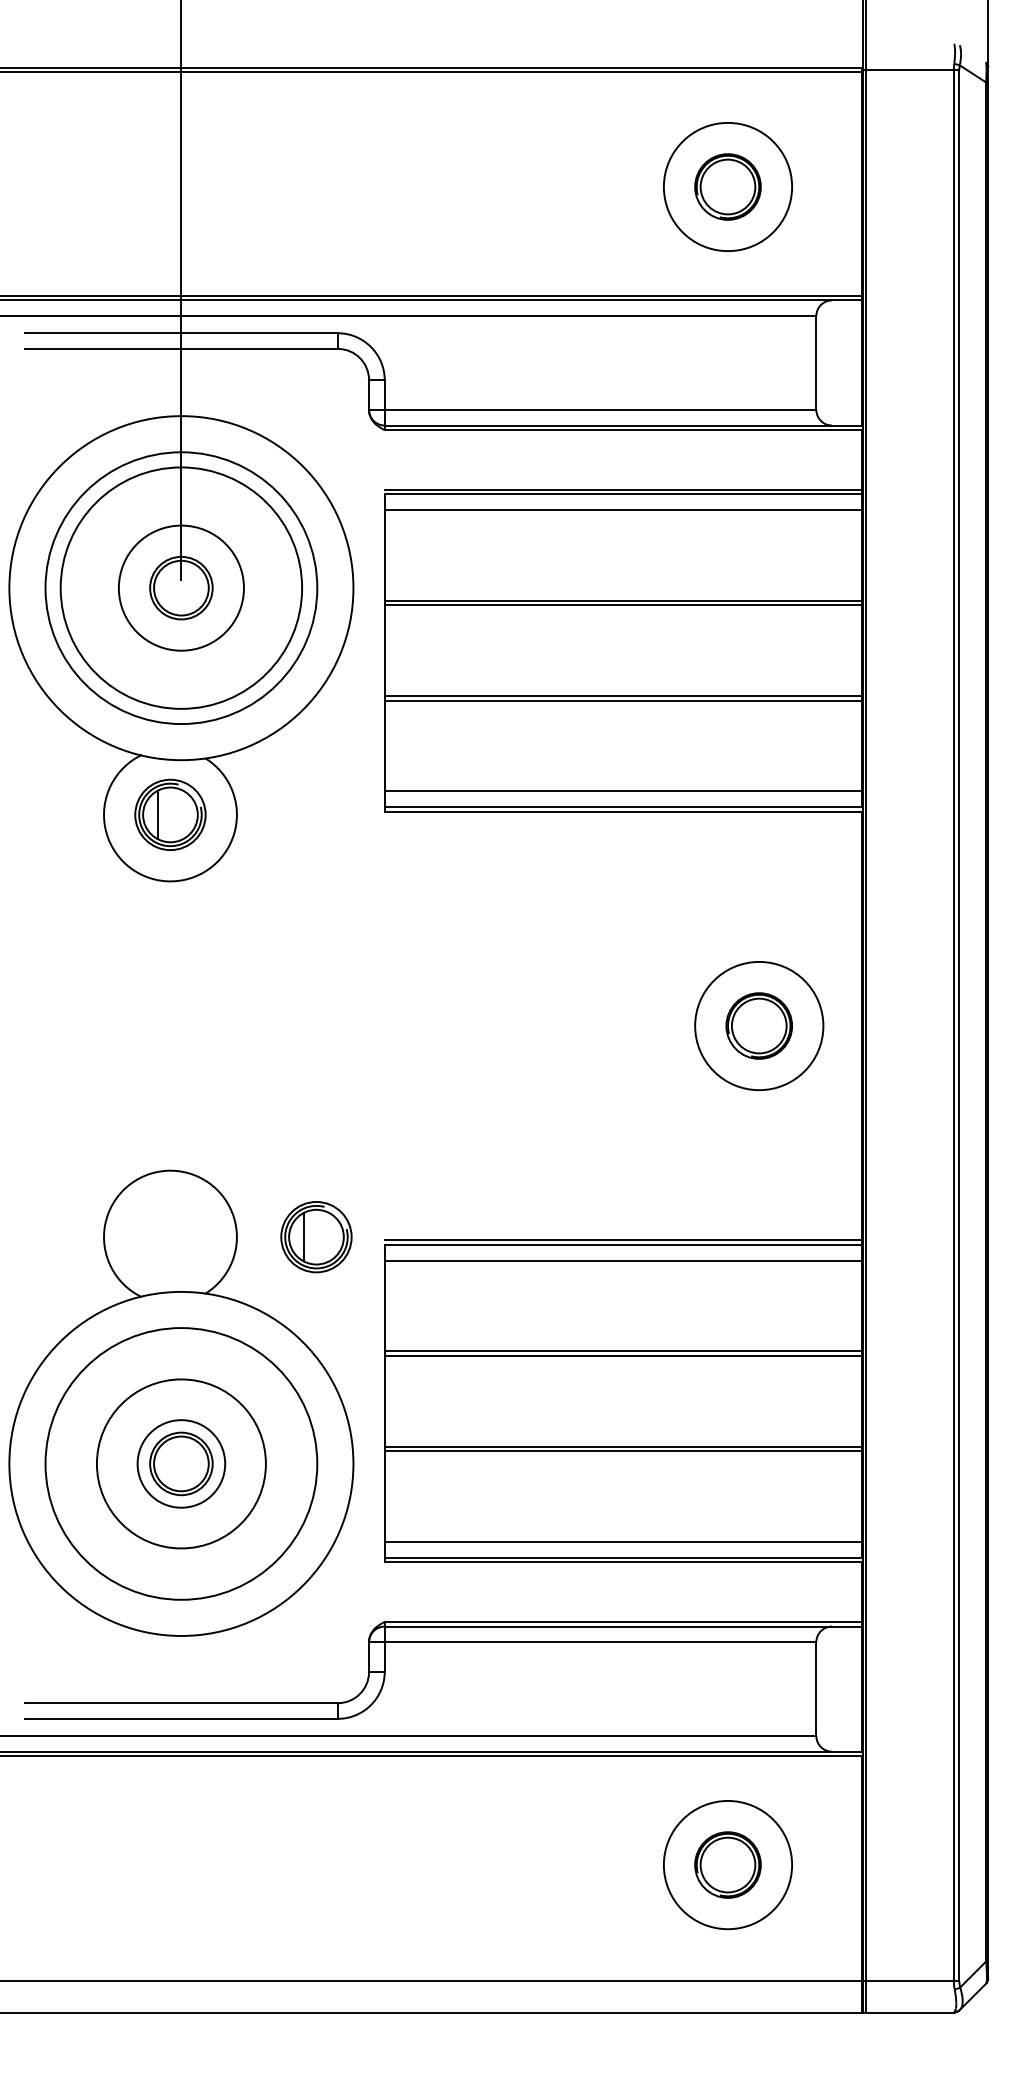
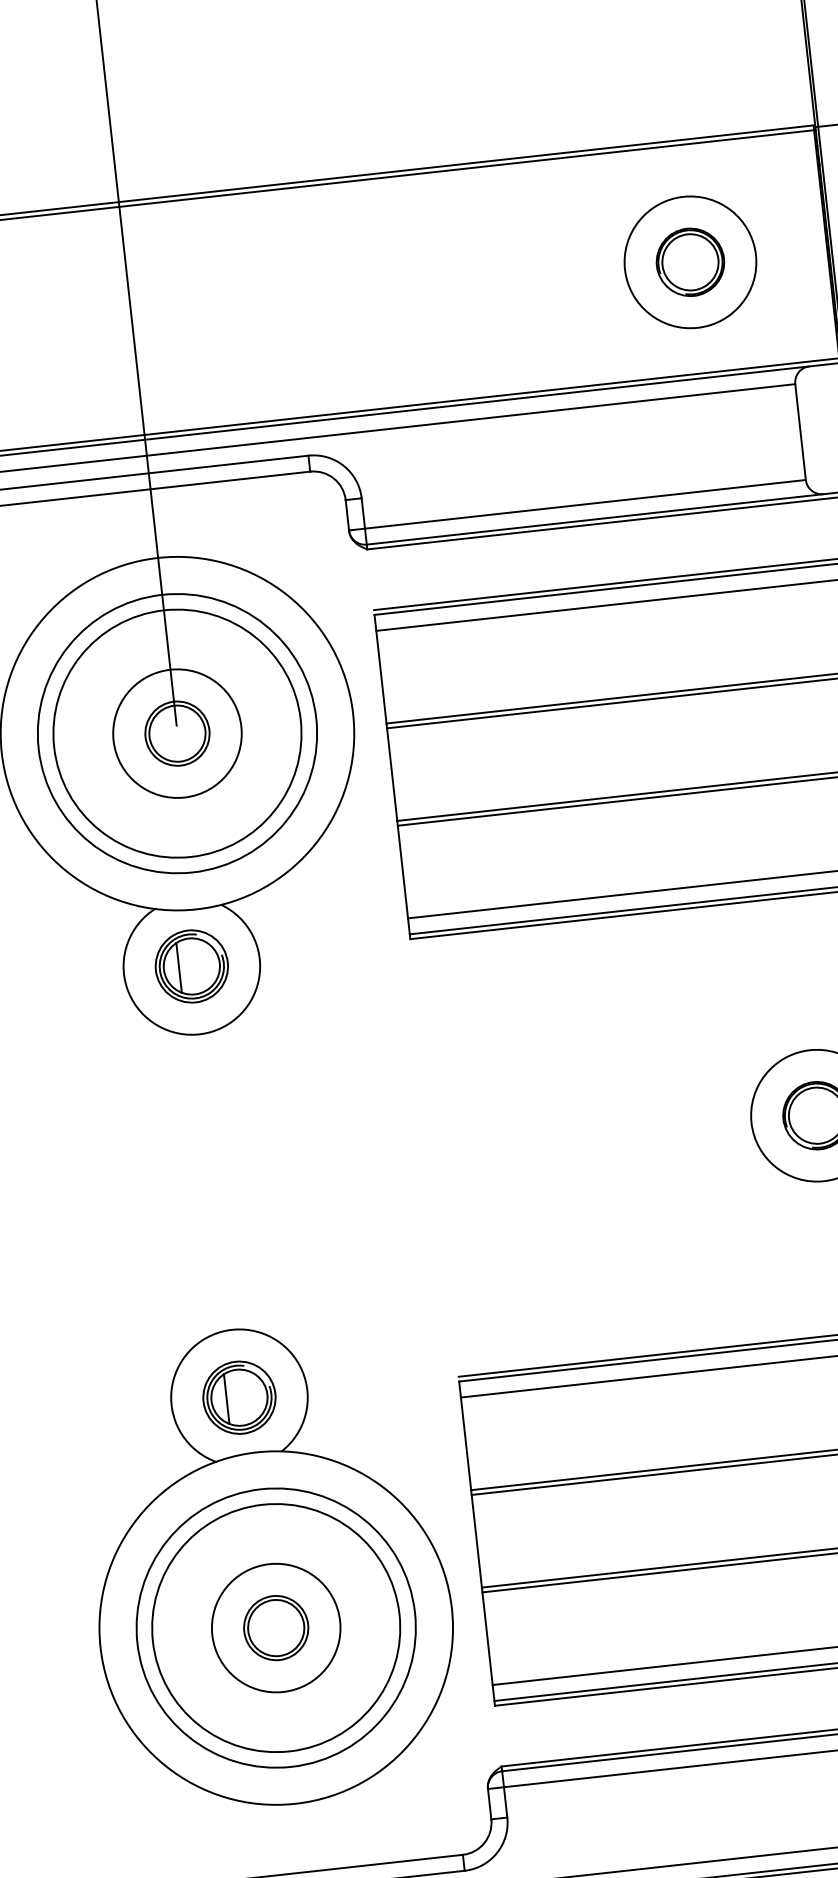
part: (316, 1237) -> (239, 1398), moved
circle: (180, 1463) -> (275, 1627), size x1.43
circle: (181, 1463) -> (276, 1627), size x1.43

